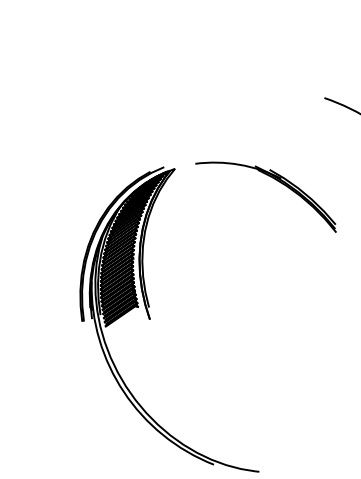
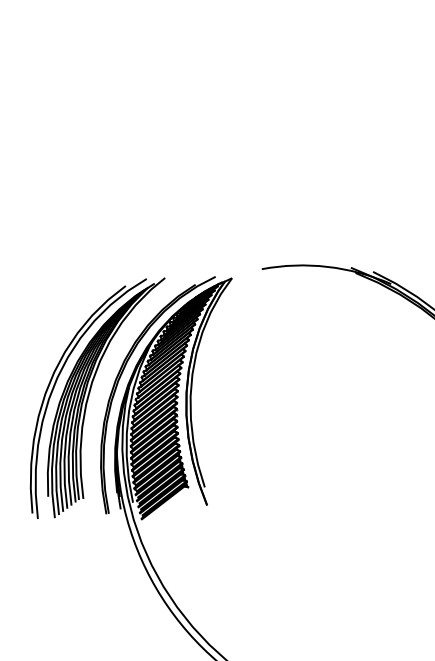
part: (80, 243) -> (97, 397), added

